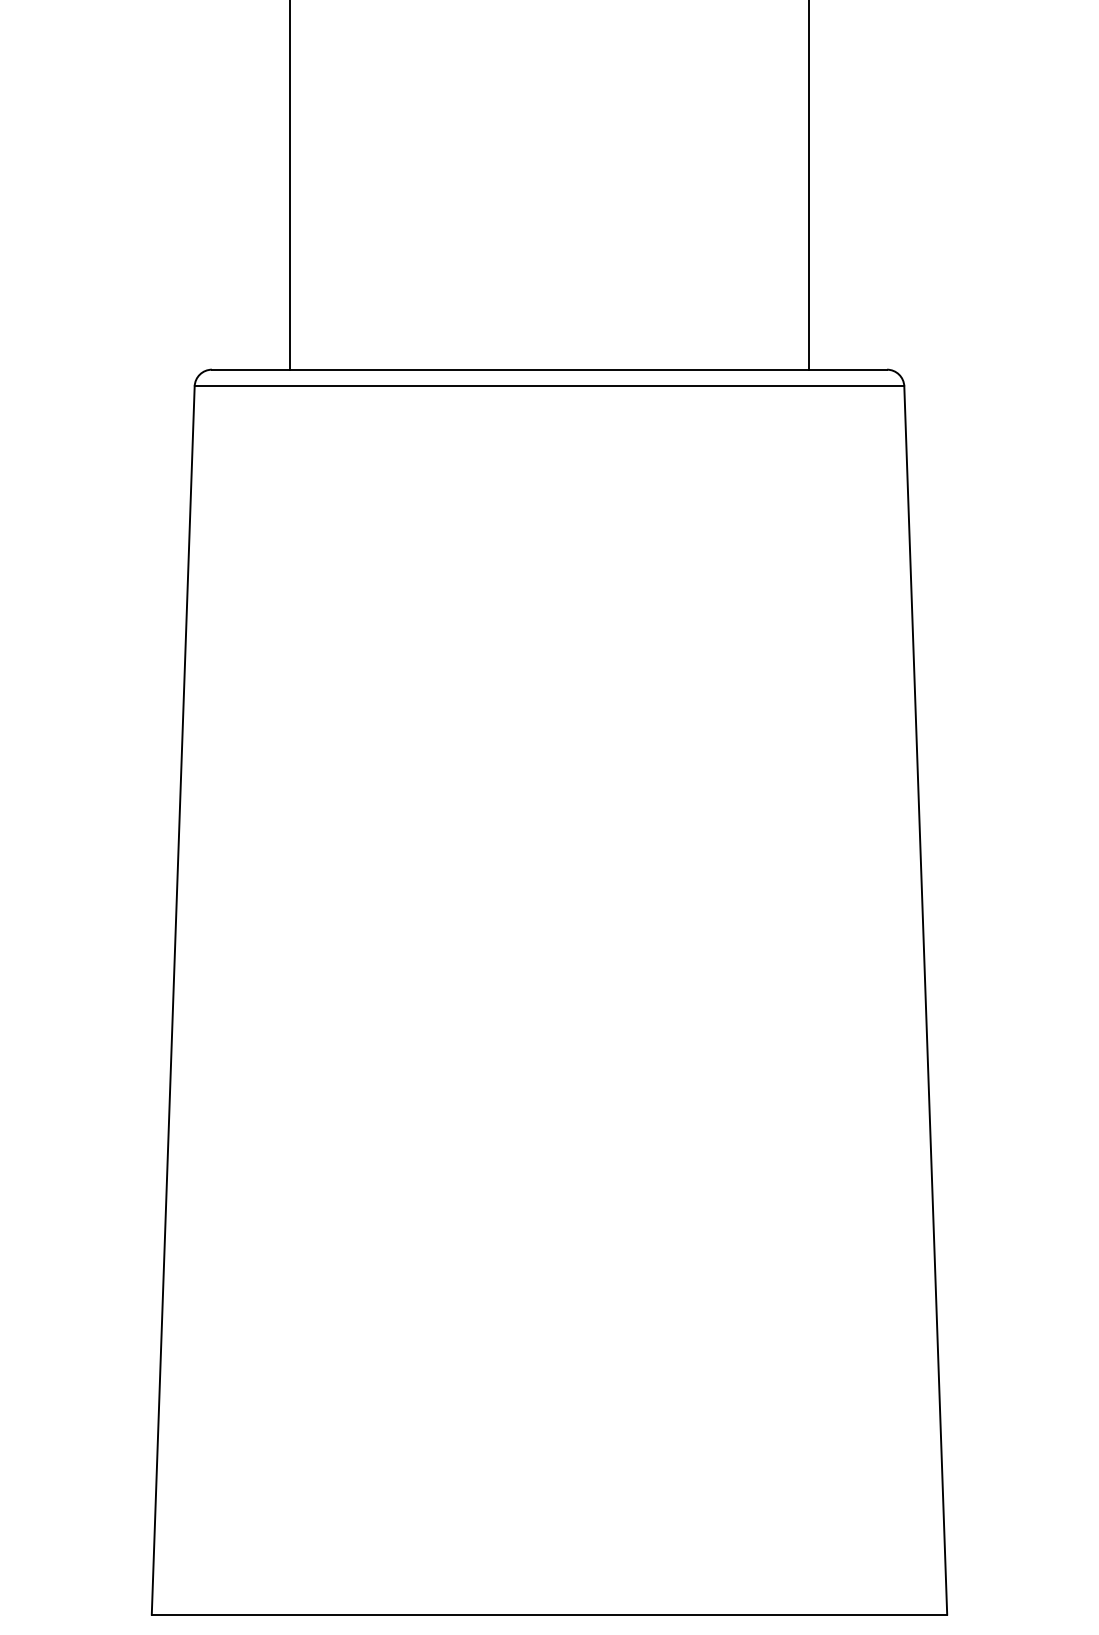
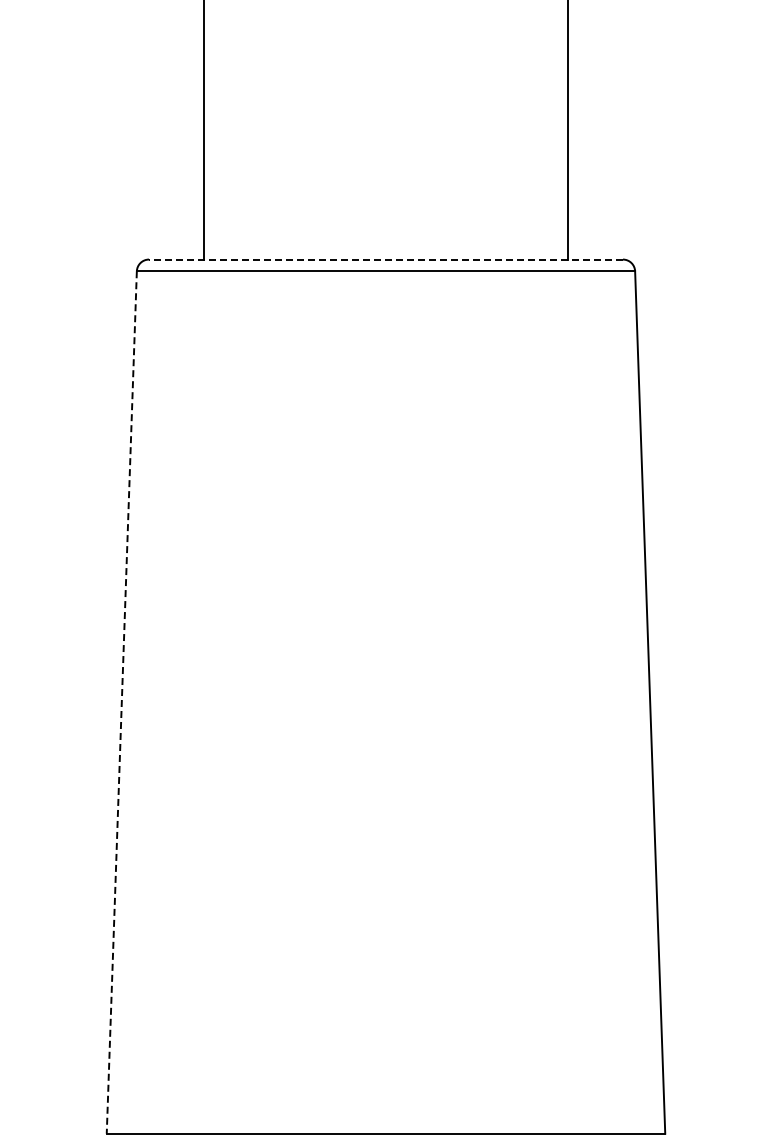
line: (548, 369) -> (385, 259), solid -> dashed
line: (172, 1000) -> (121, 702), solid -> dashed

